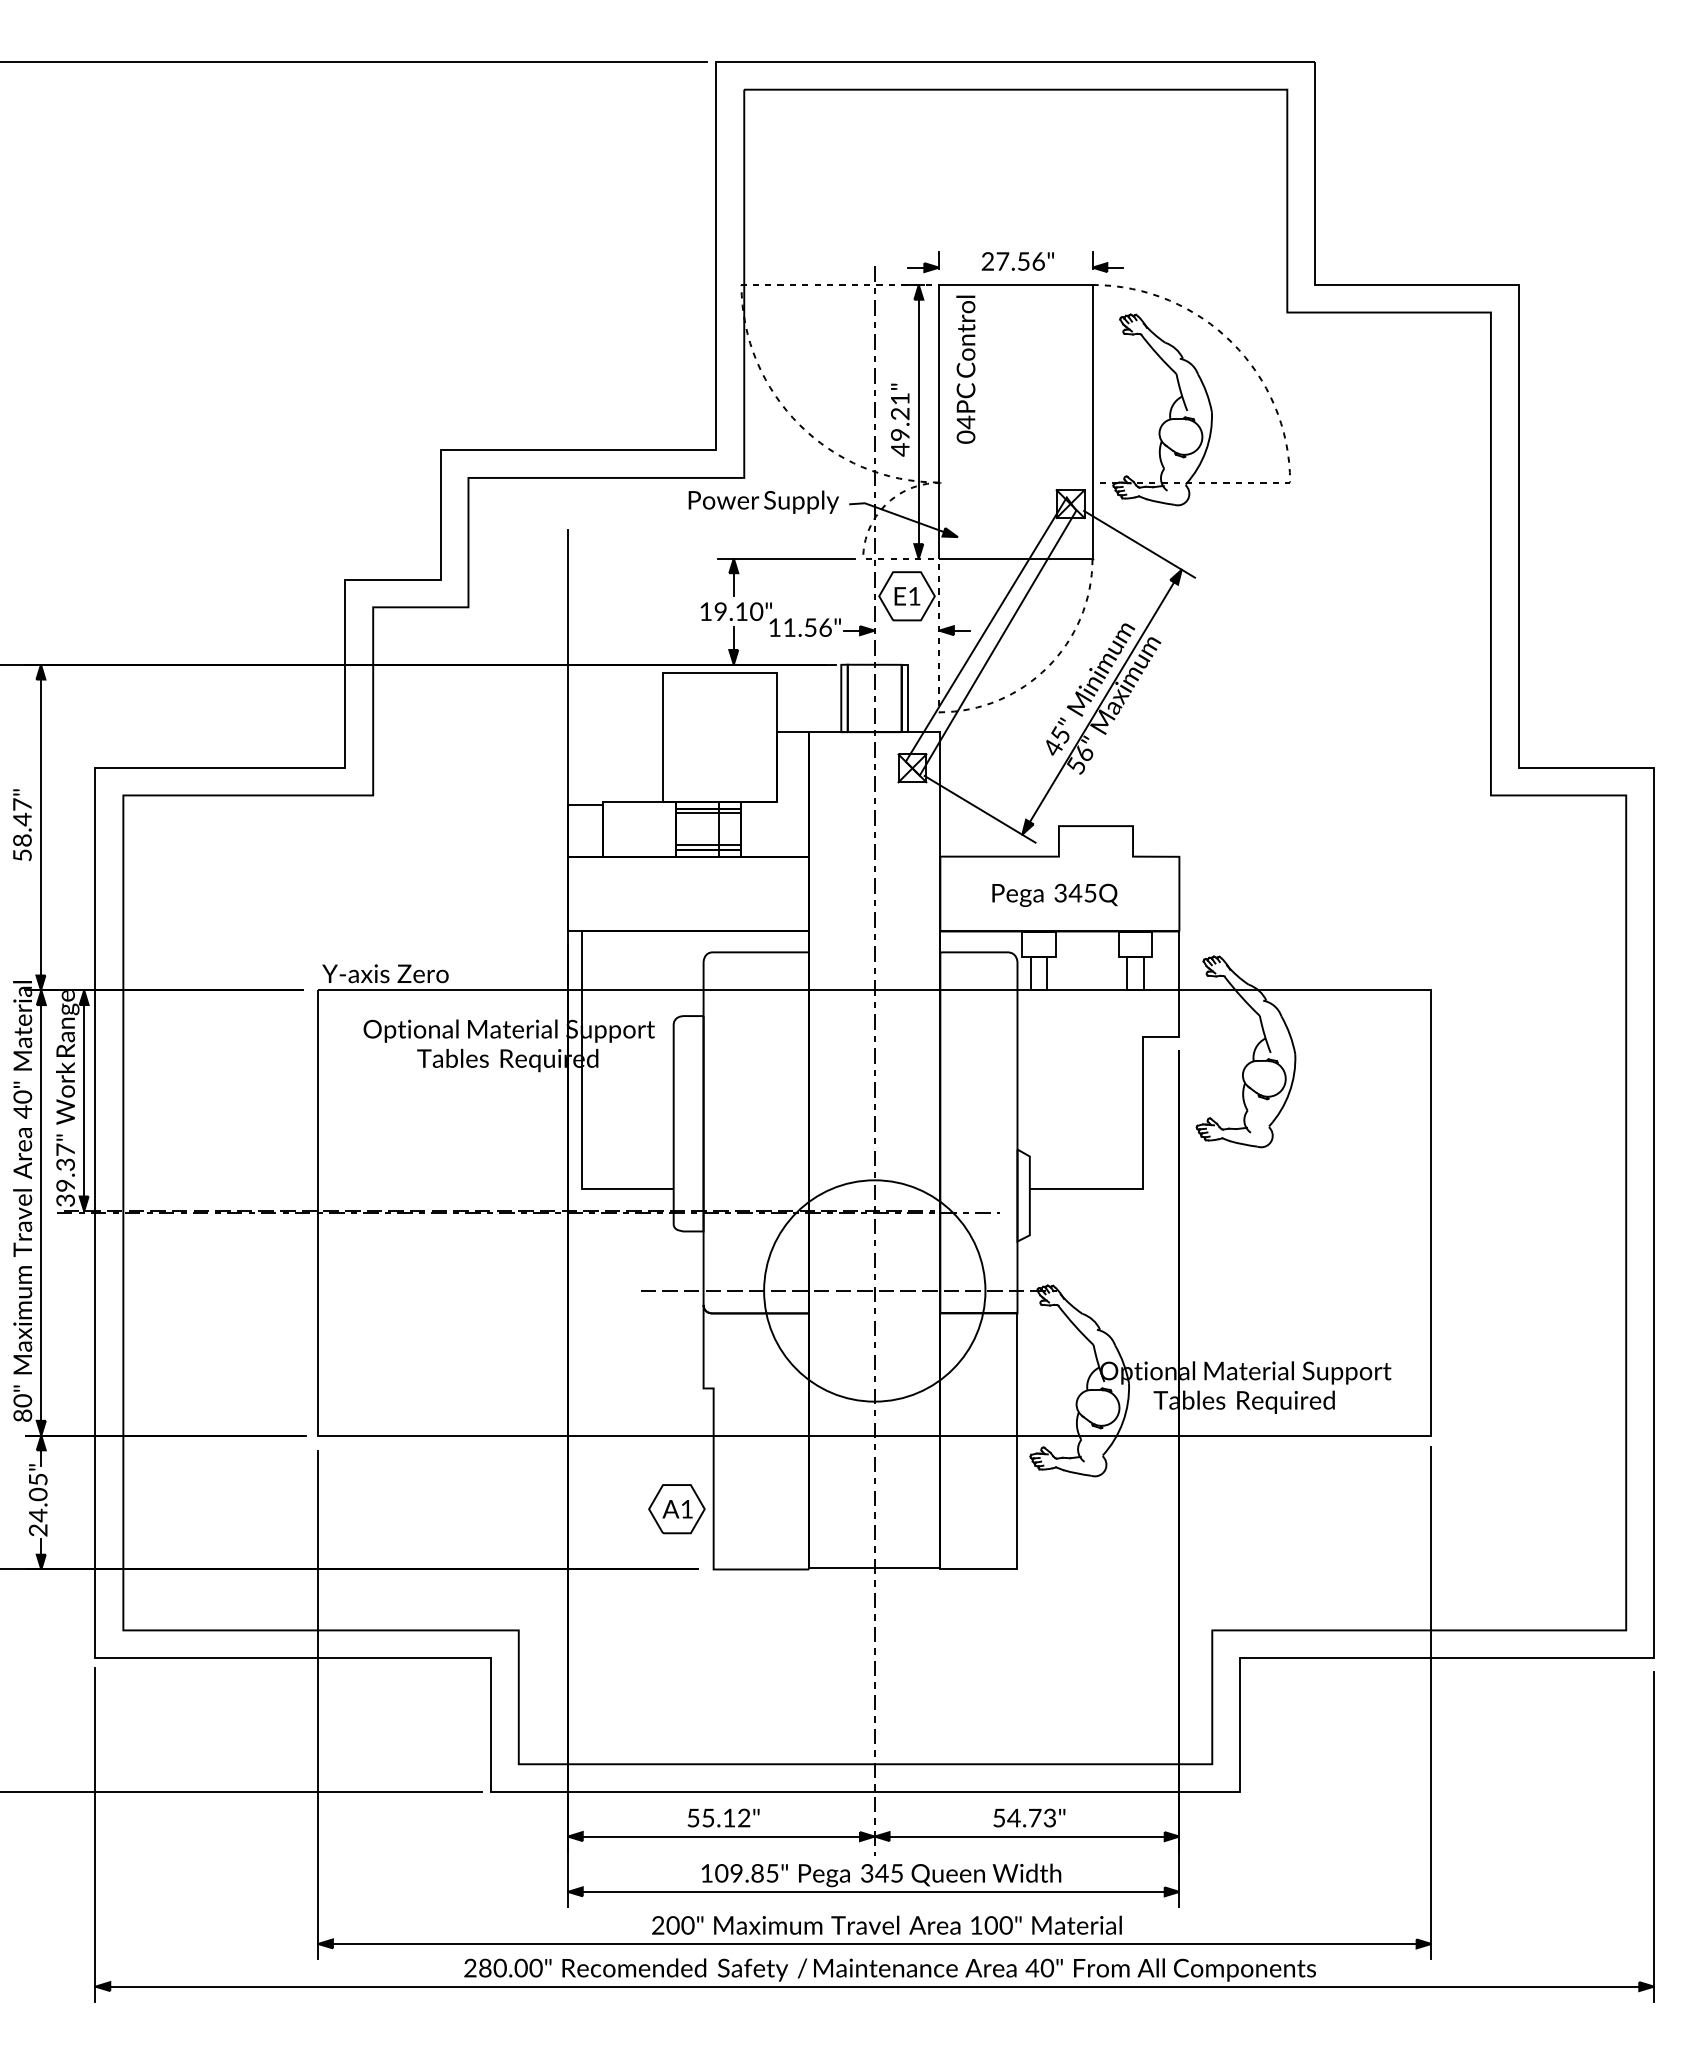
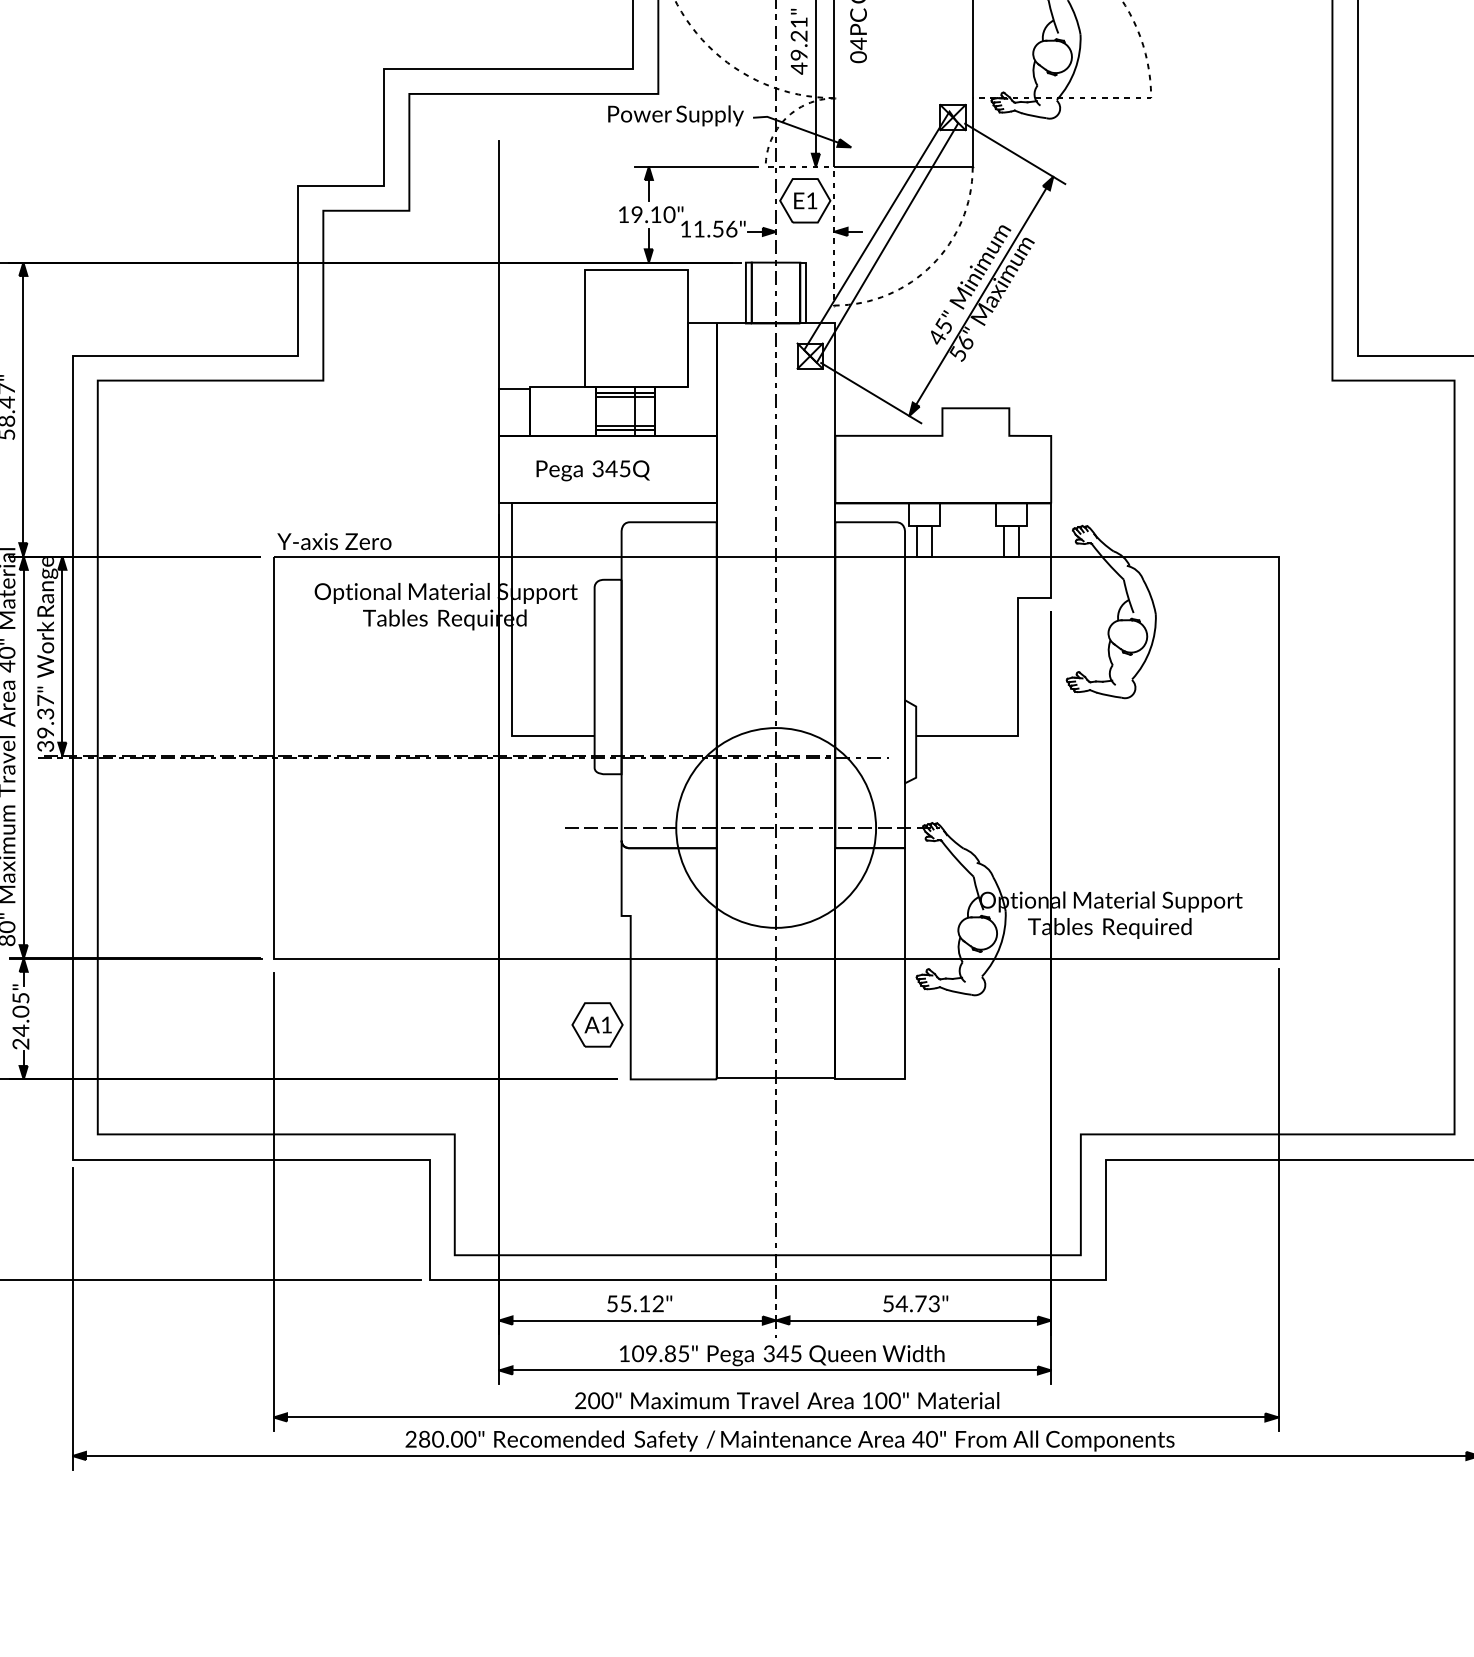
text: (1054, 894) -> (592, 470), moved

